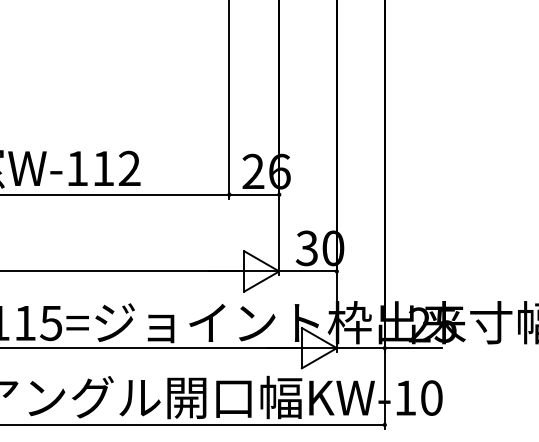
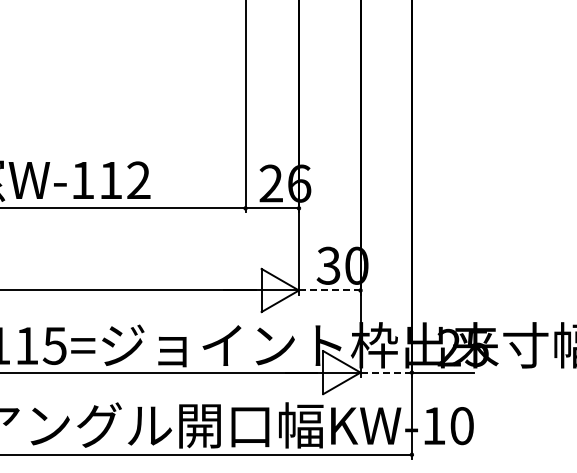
line: (307, 271) -> (329, 290), solid -> dashed
line: (361, 348) -> (386, 372), solid -> dashed

